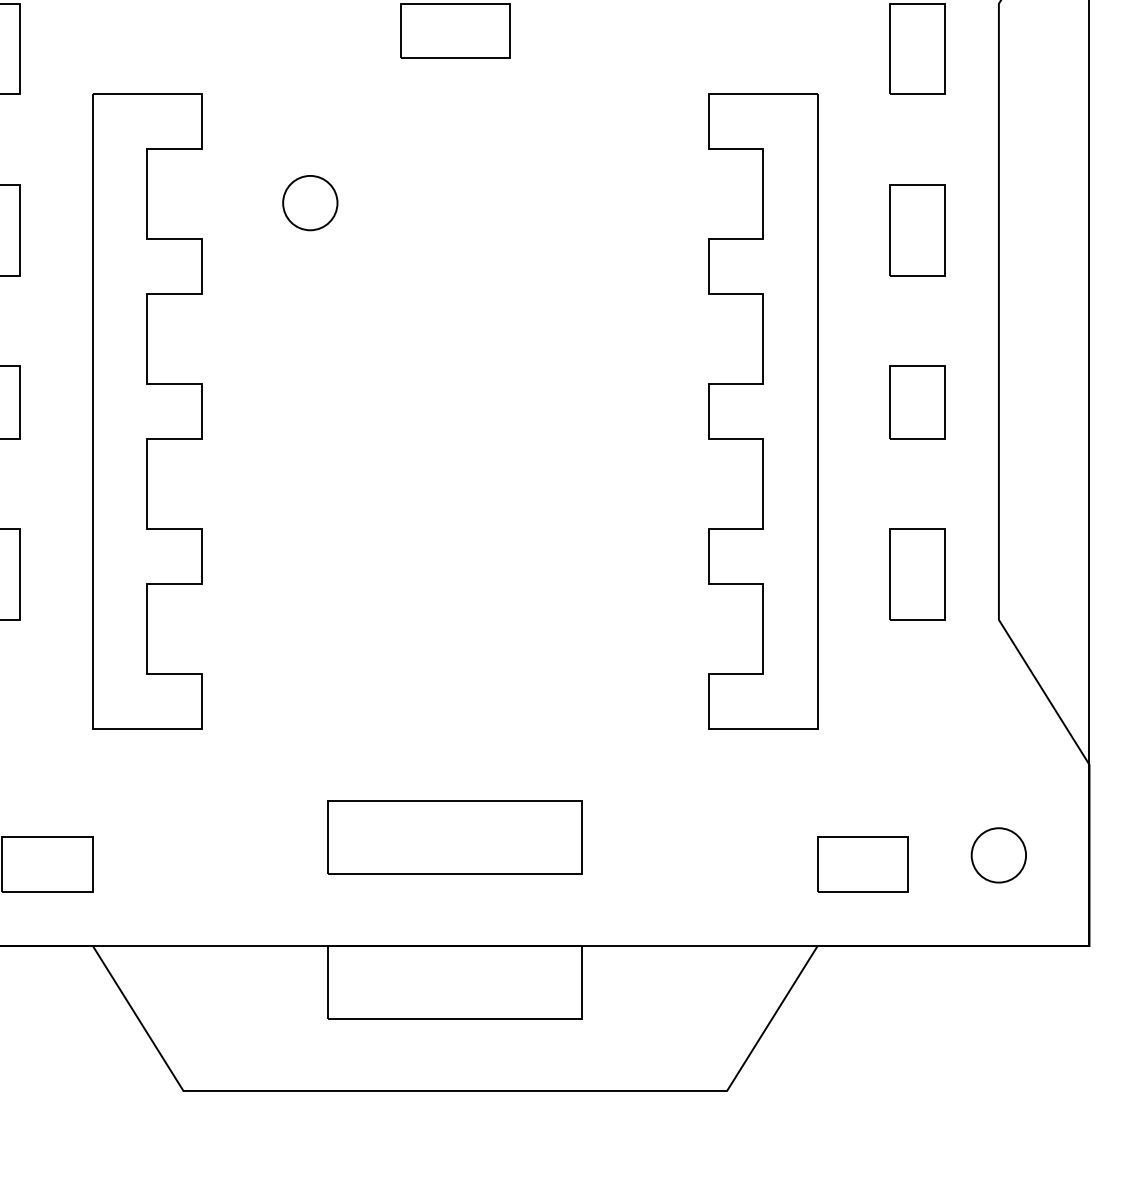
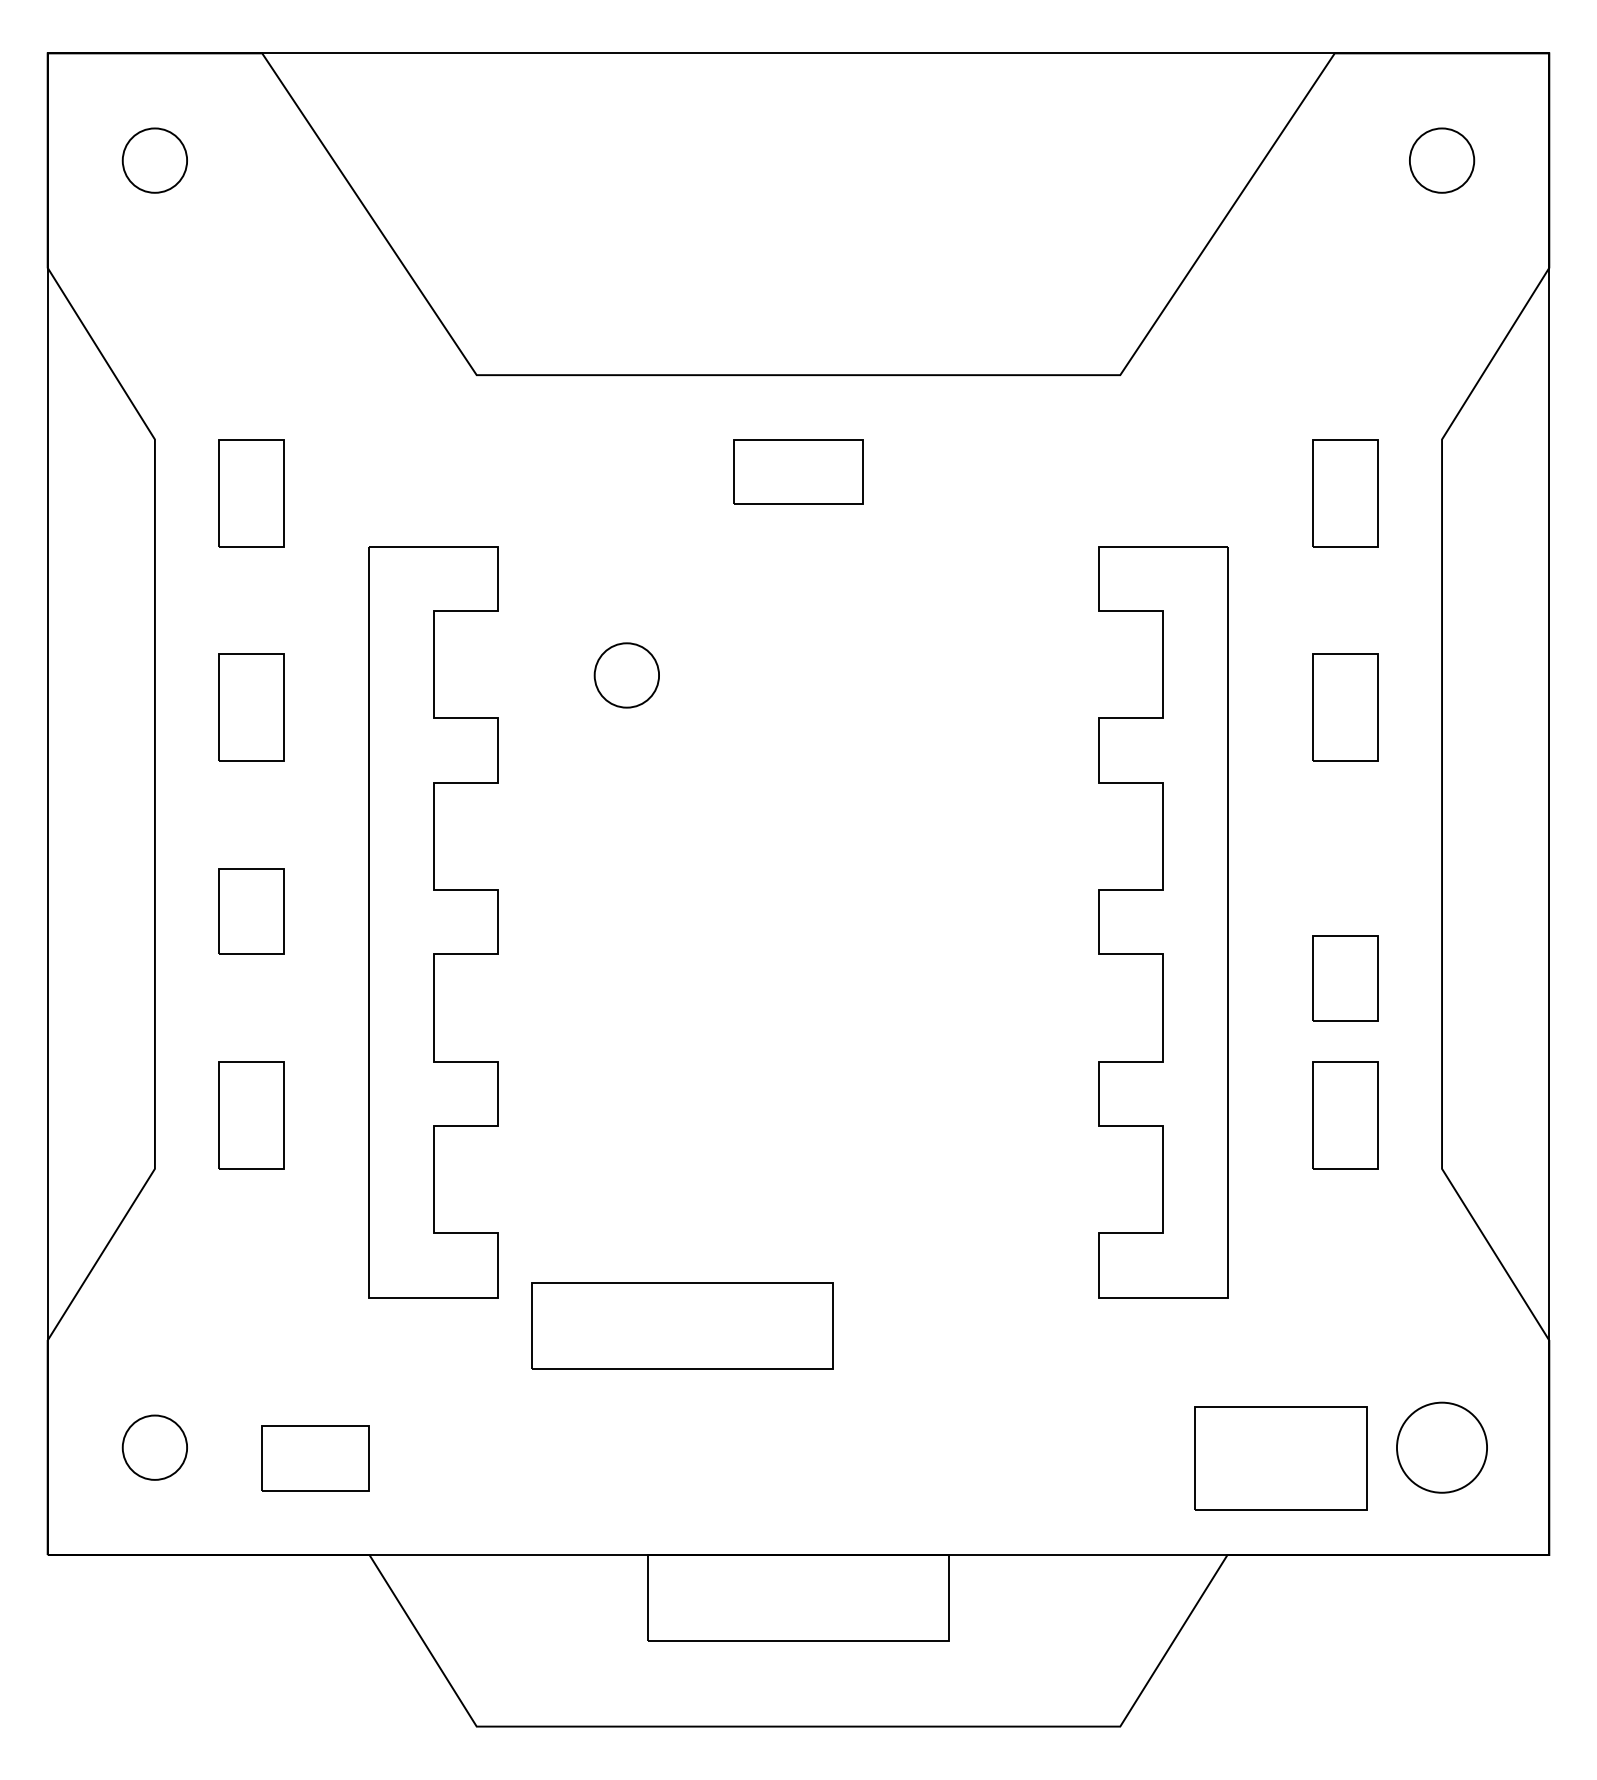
part: (917, 402) -> (1345, 978), moved
part: (455, 836) -> (682, 1325), moved
circle: (998, 855) -> (1441, 1447), size x1.4
part: (863, 864) -> (1281, 1458), size x1.6

